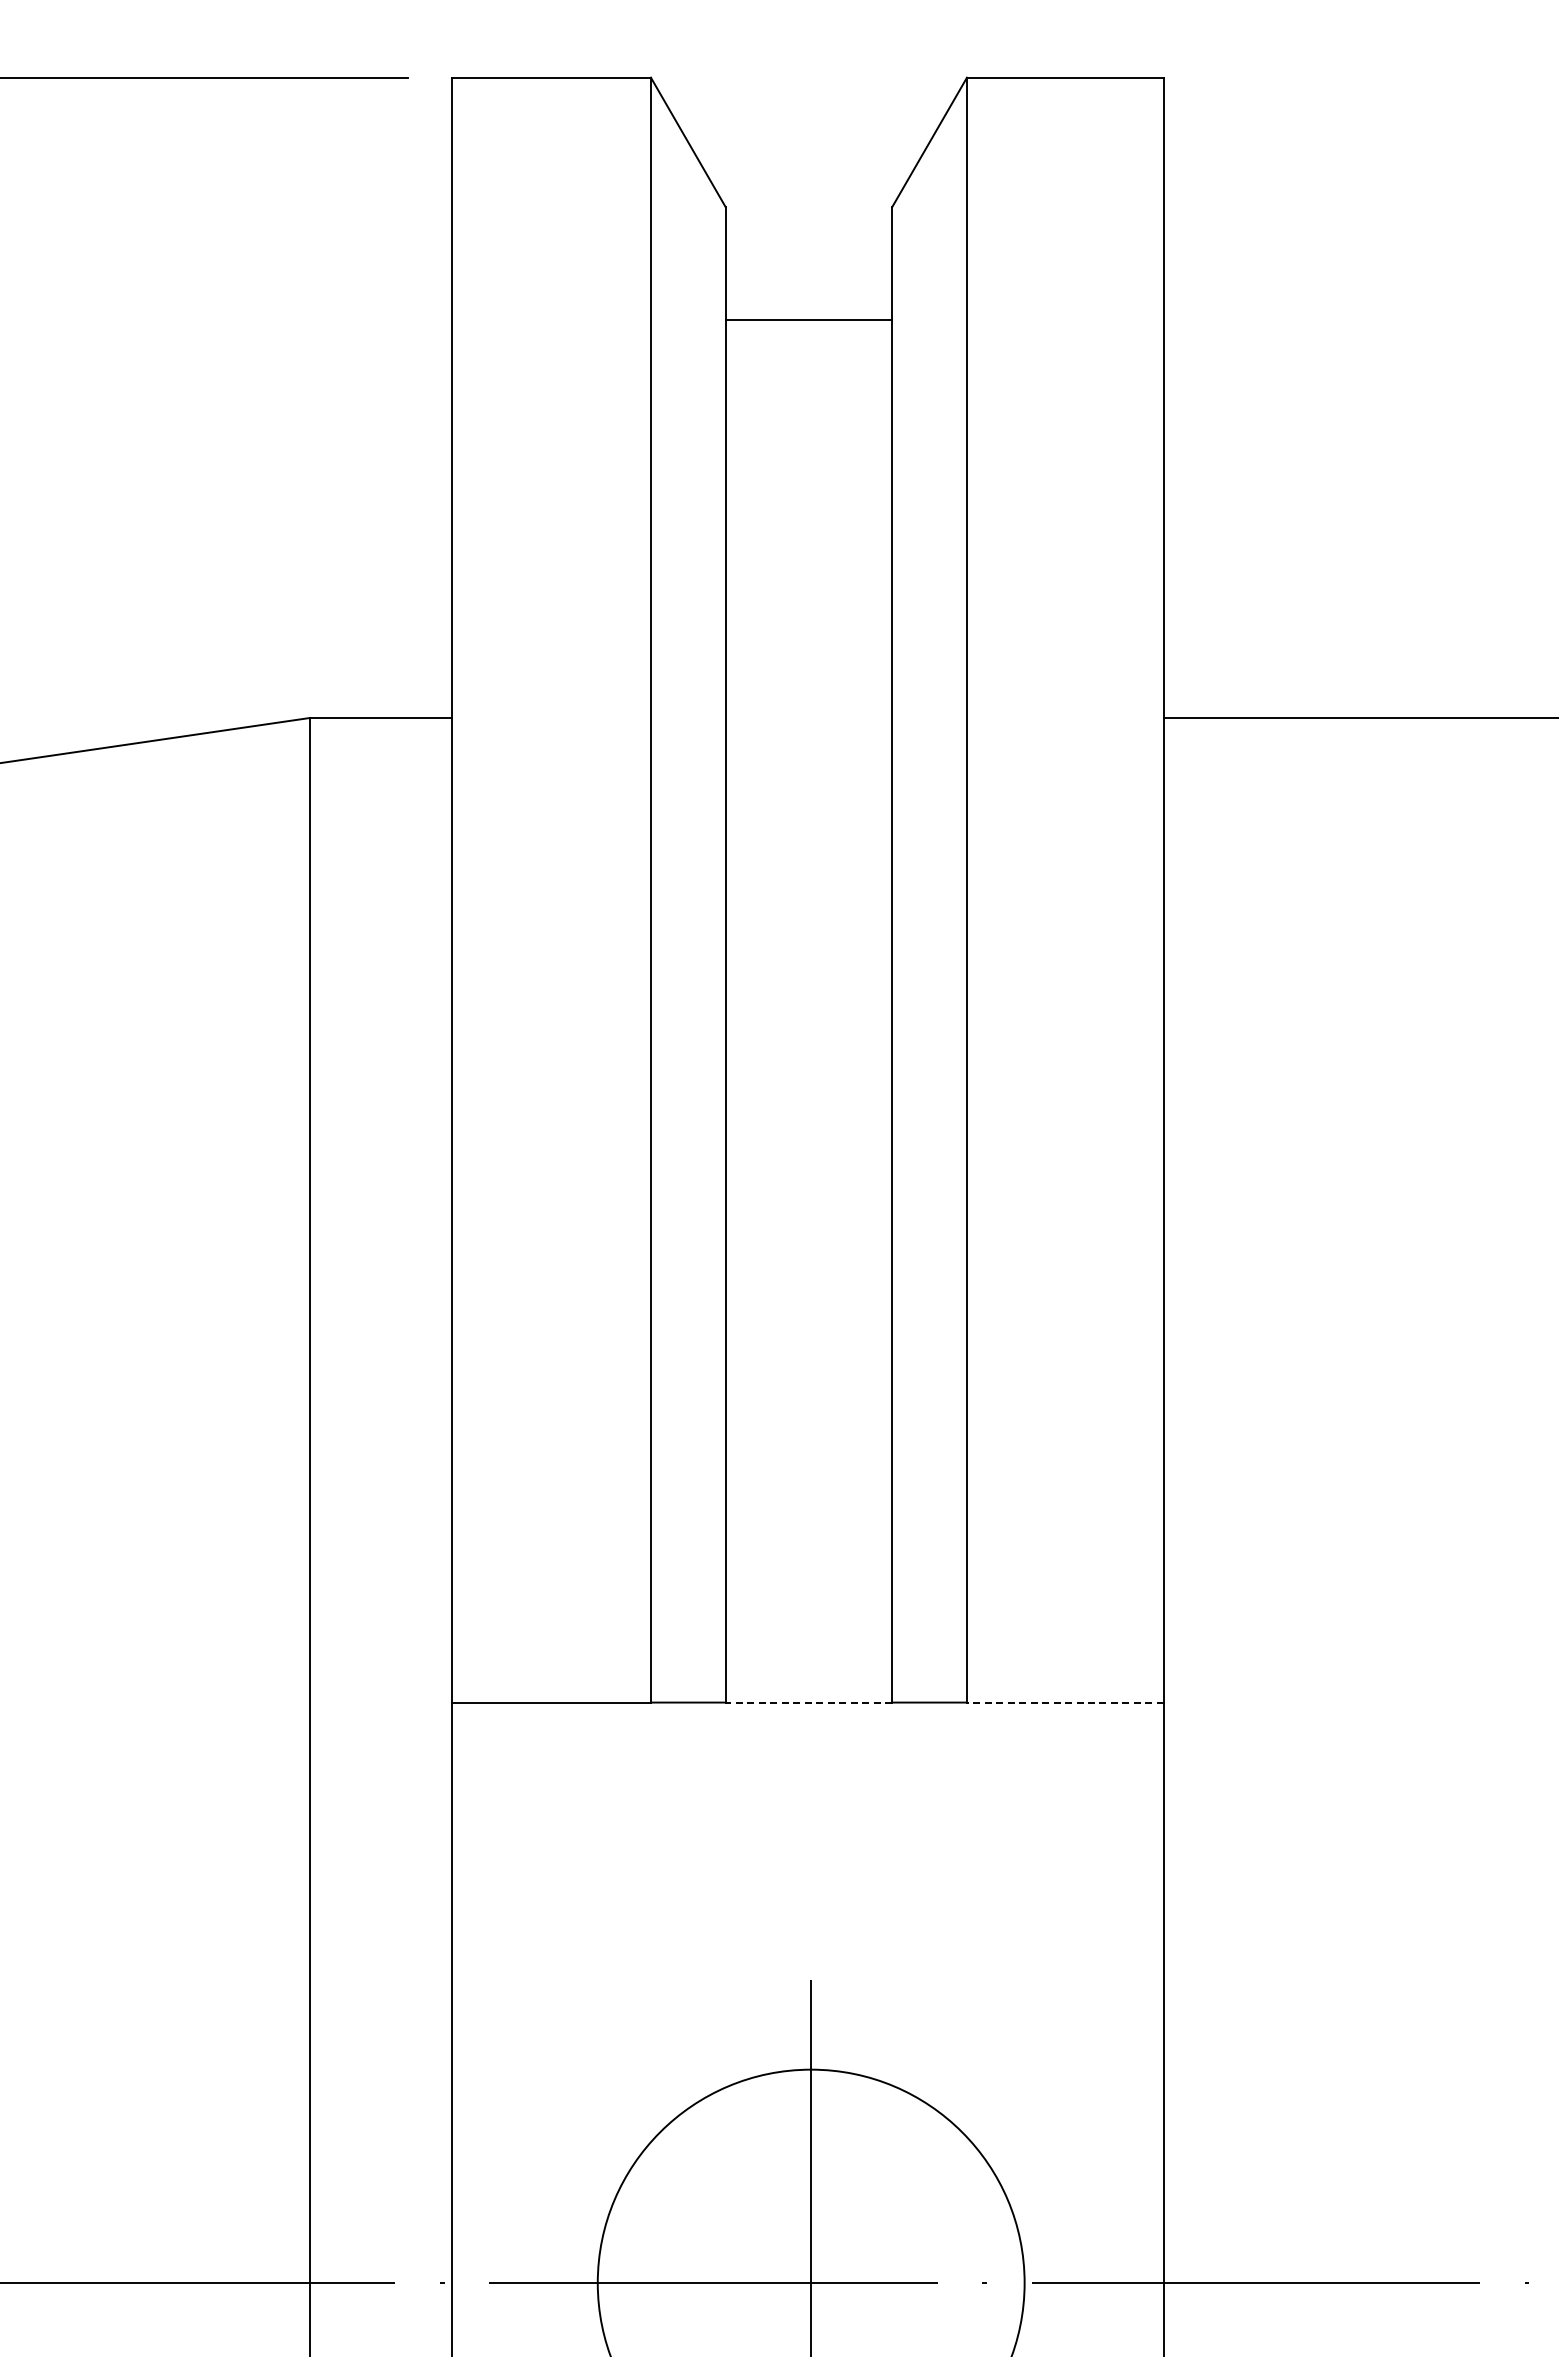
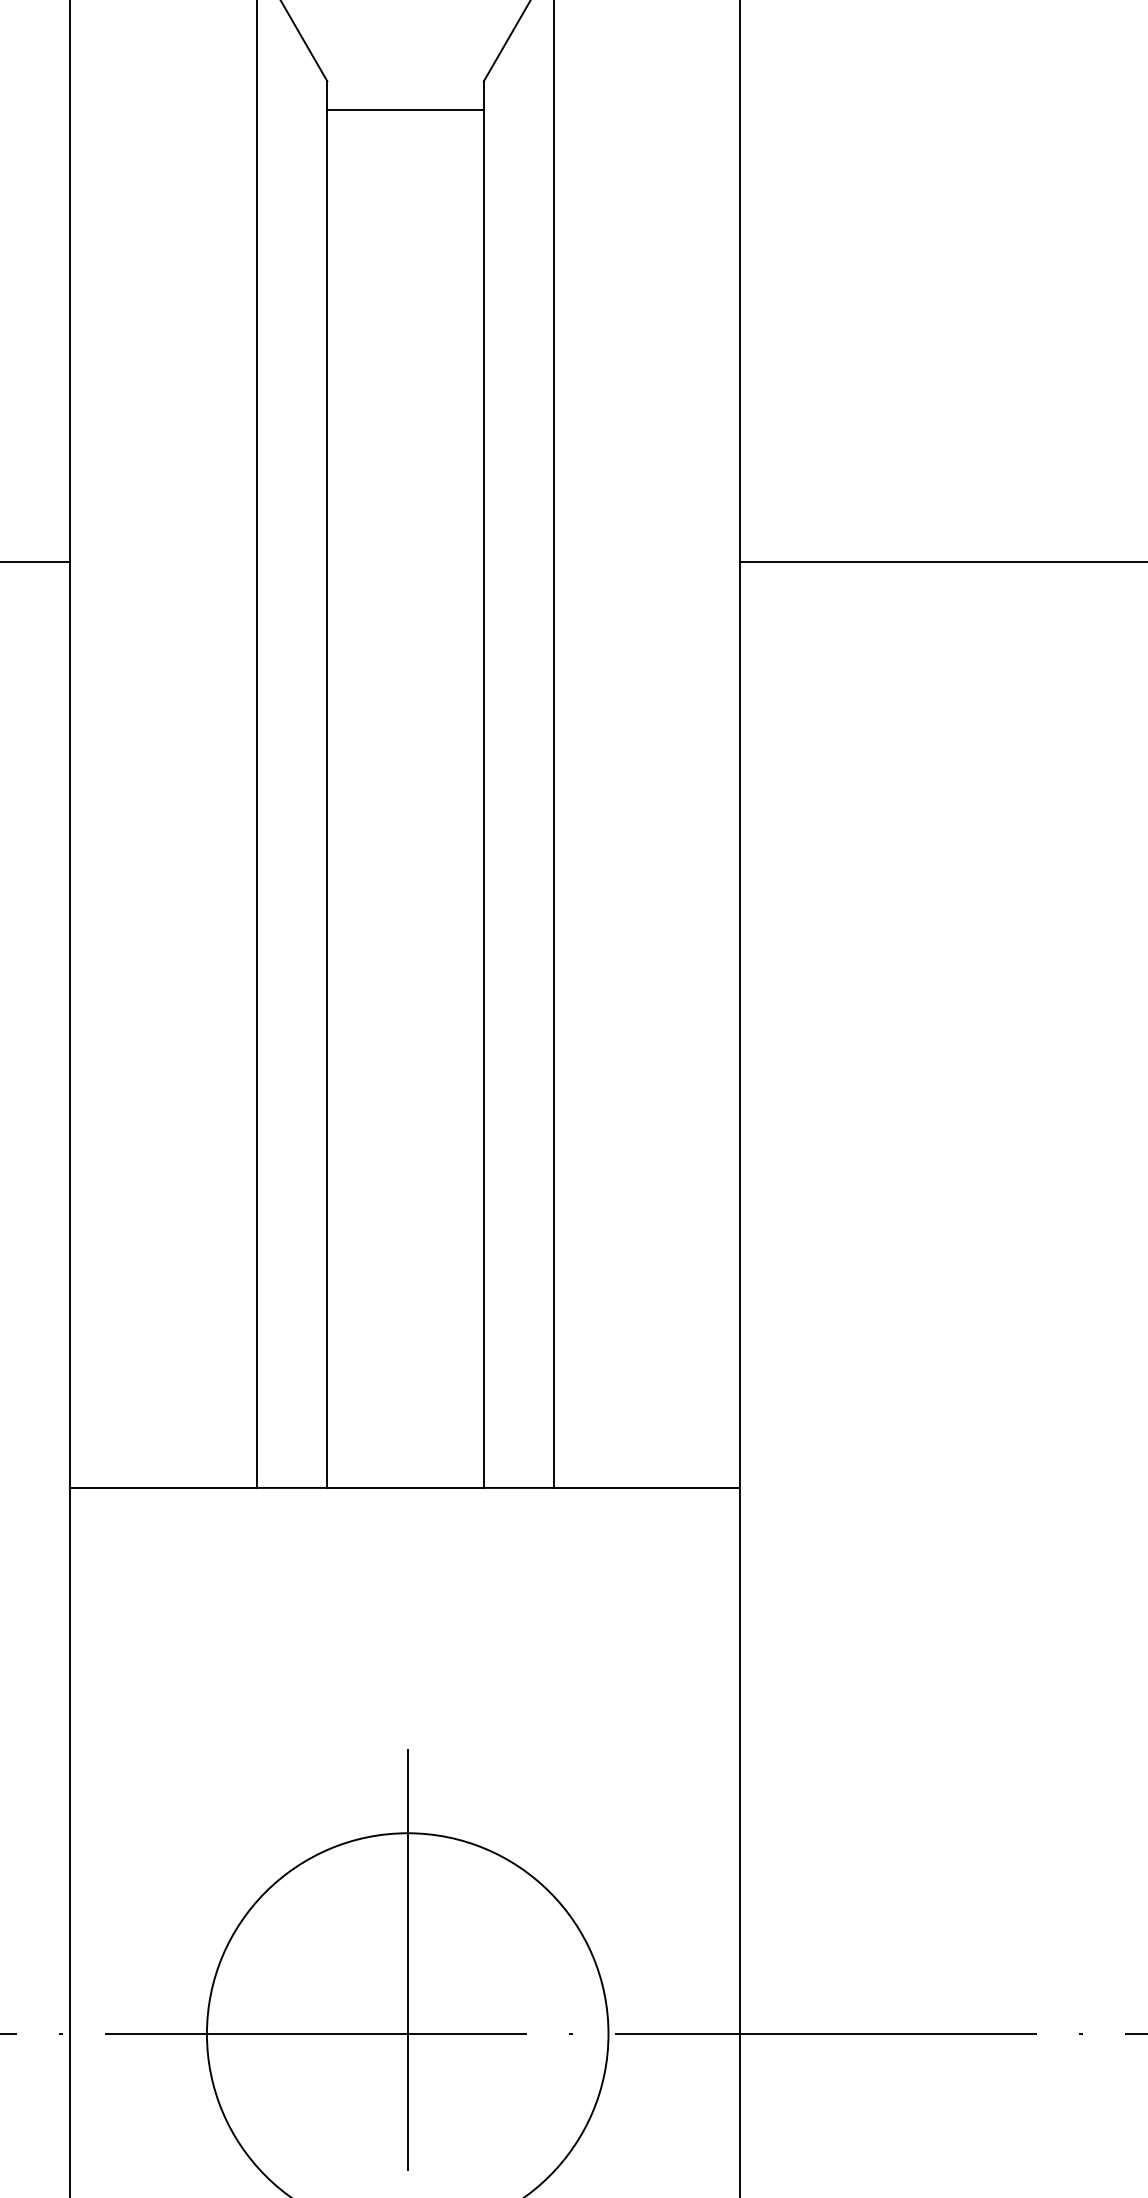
line: (808, 319) -> (405, 109), moved
line: (808, 1702) -> (405, 1487), dashed -> solid
line: (1064, 1702) -> (646, 1487), dashed -> solid

